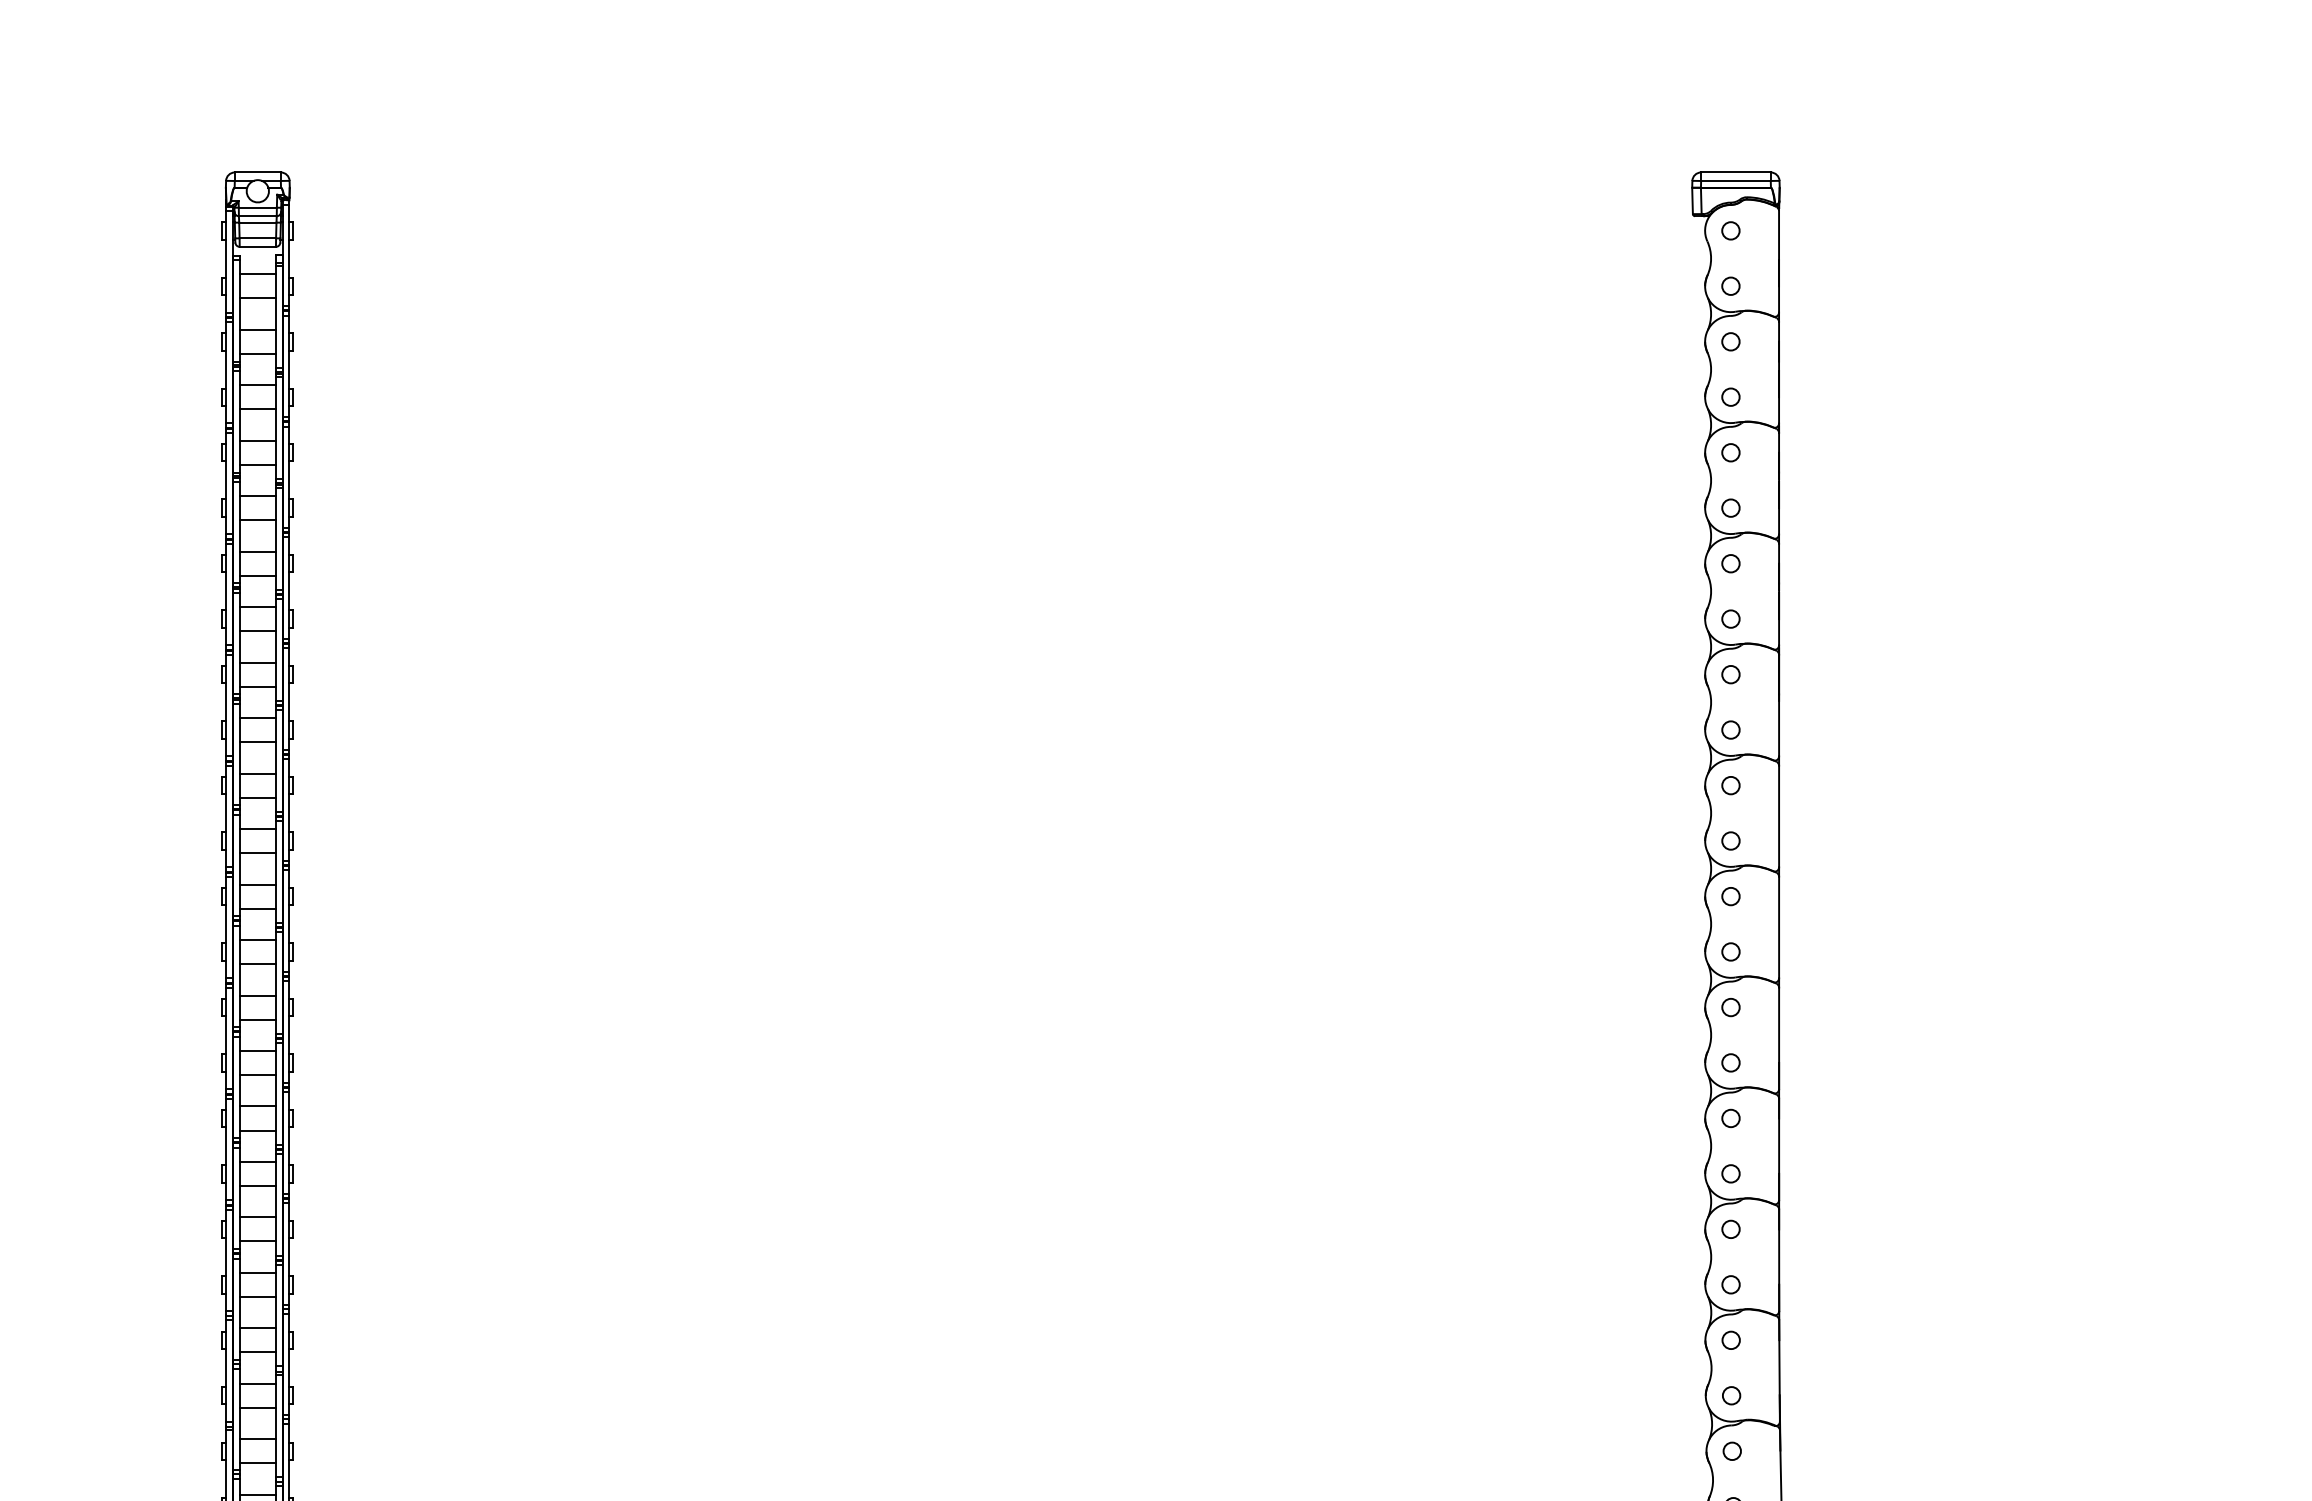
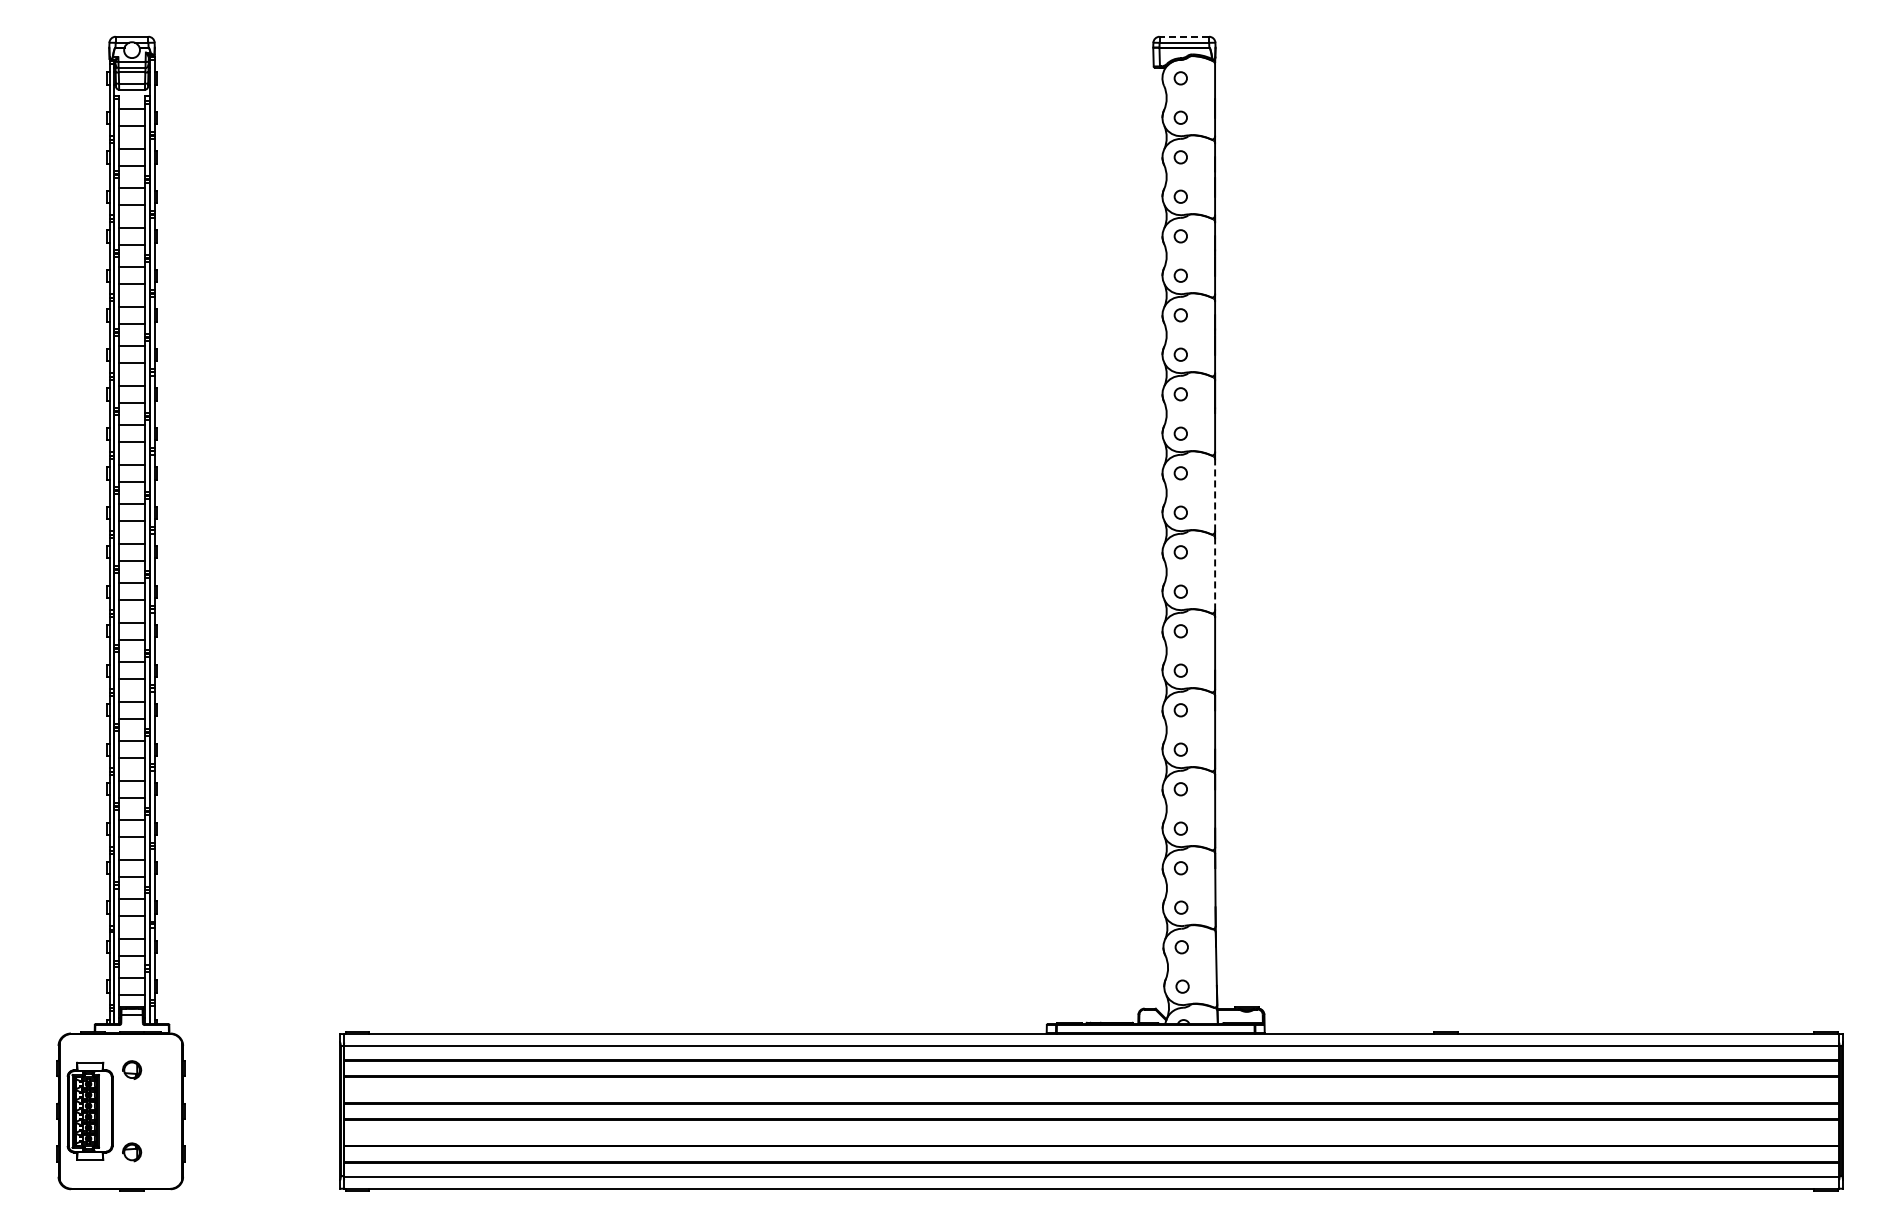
line: (1736, 172) -> (1184, 36), solid -> dashed
line: (1779, 815) -> (1215, 494), solid -> dashed
line: (1779, 926) -> (1215, 573), solid -> dashed

